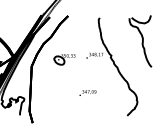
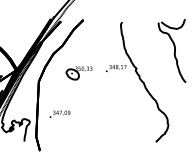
text: (87, 92) -> (59, 113), moved

